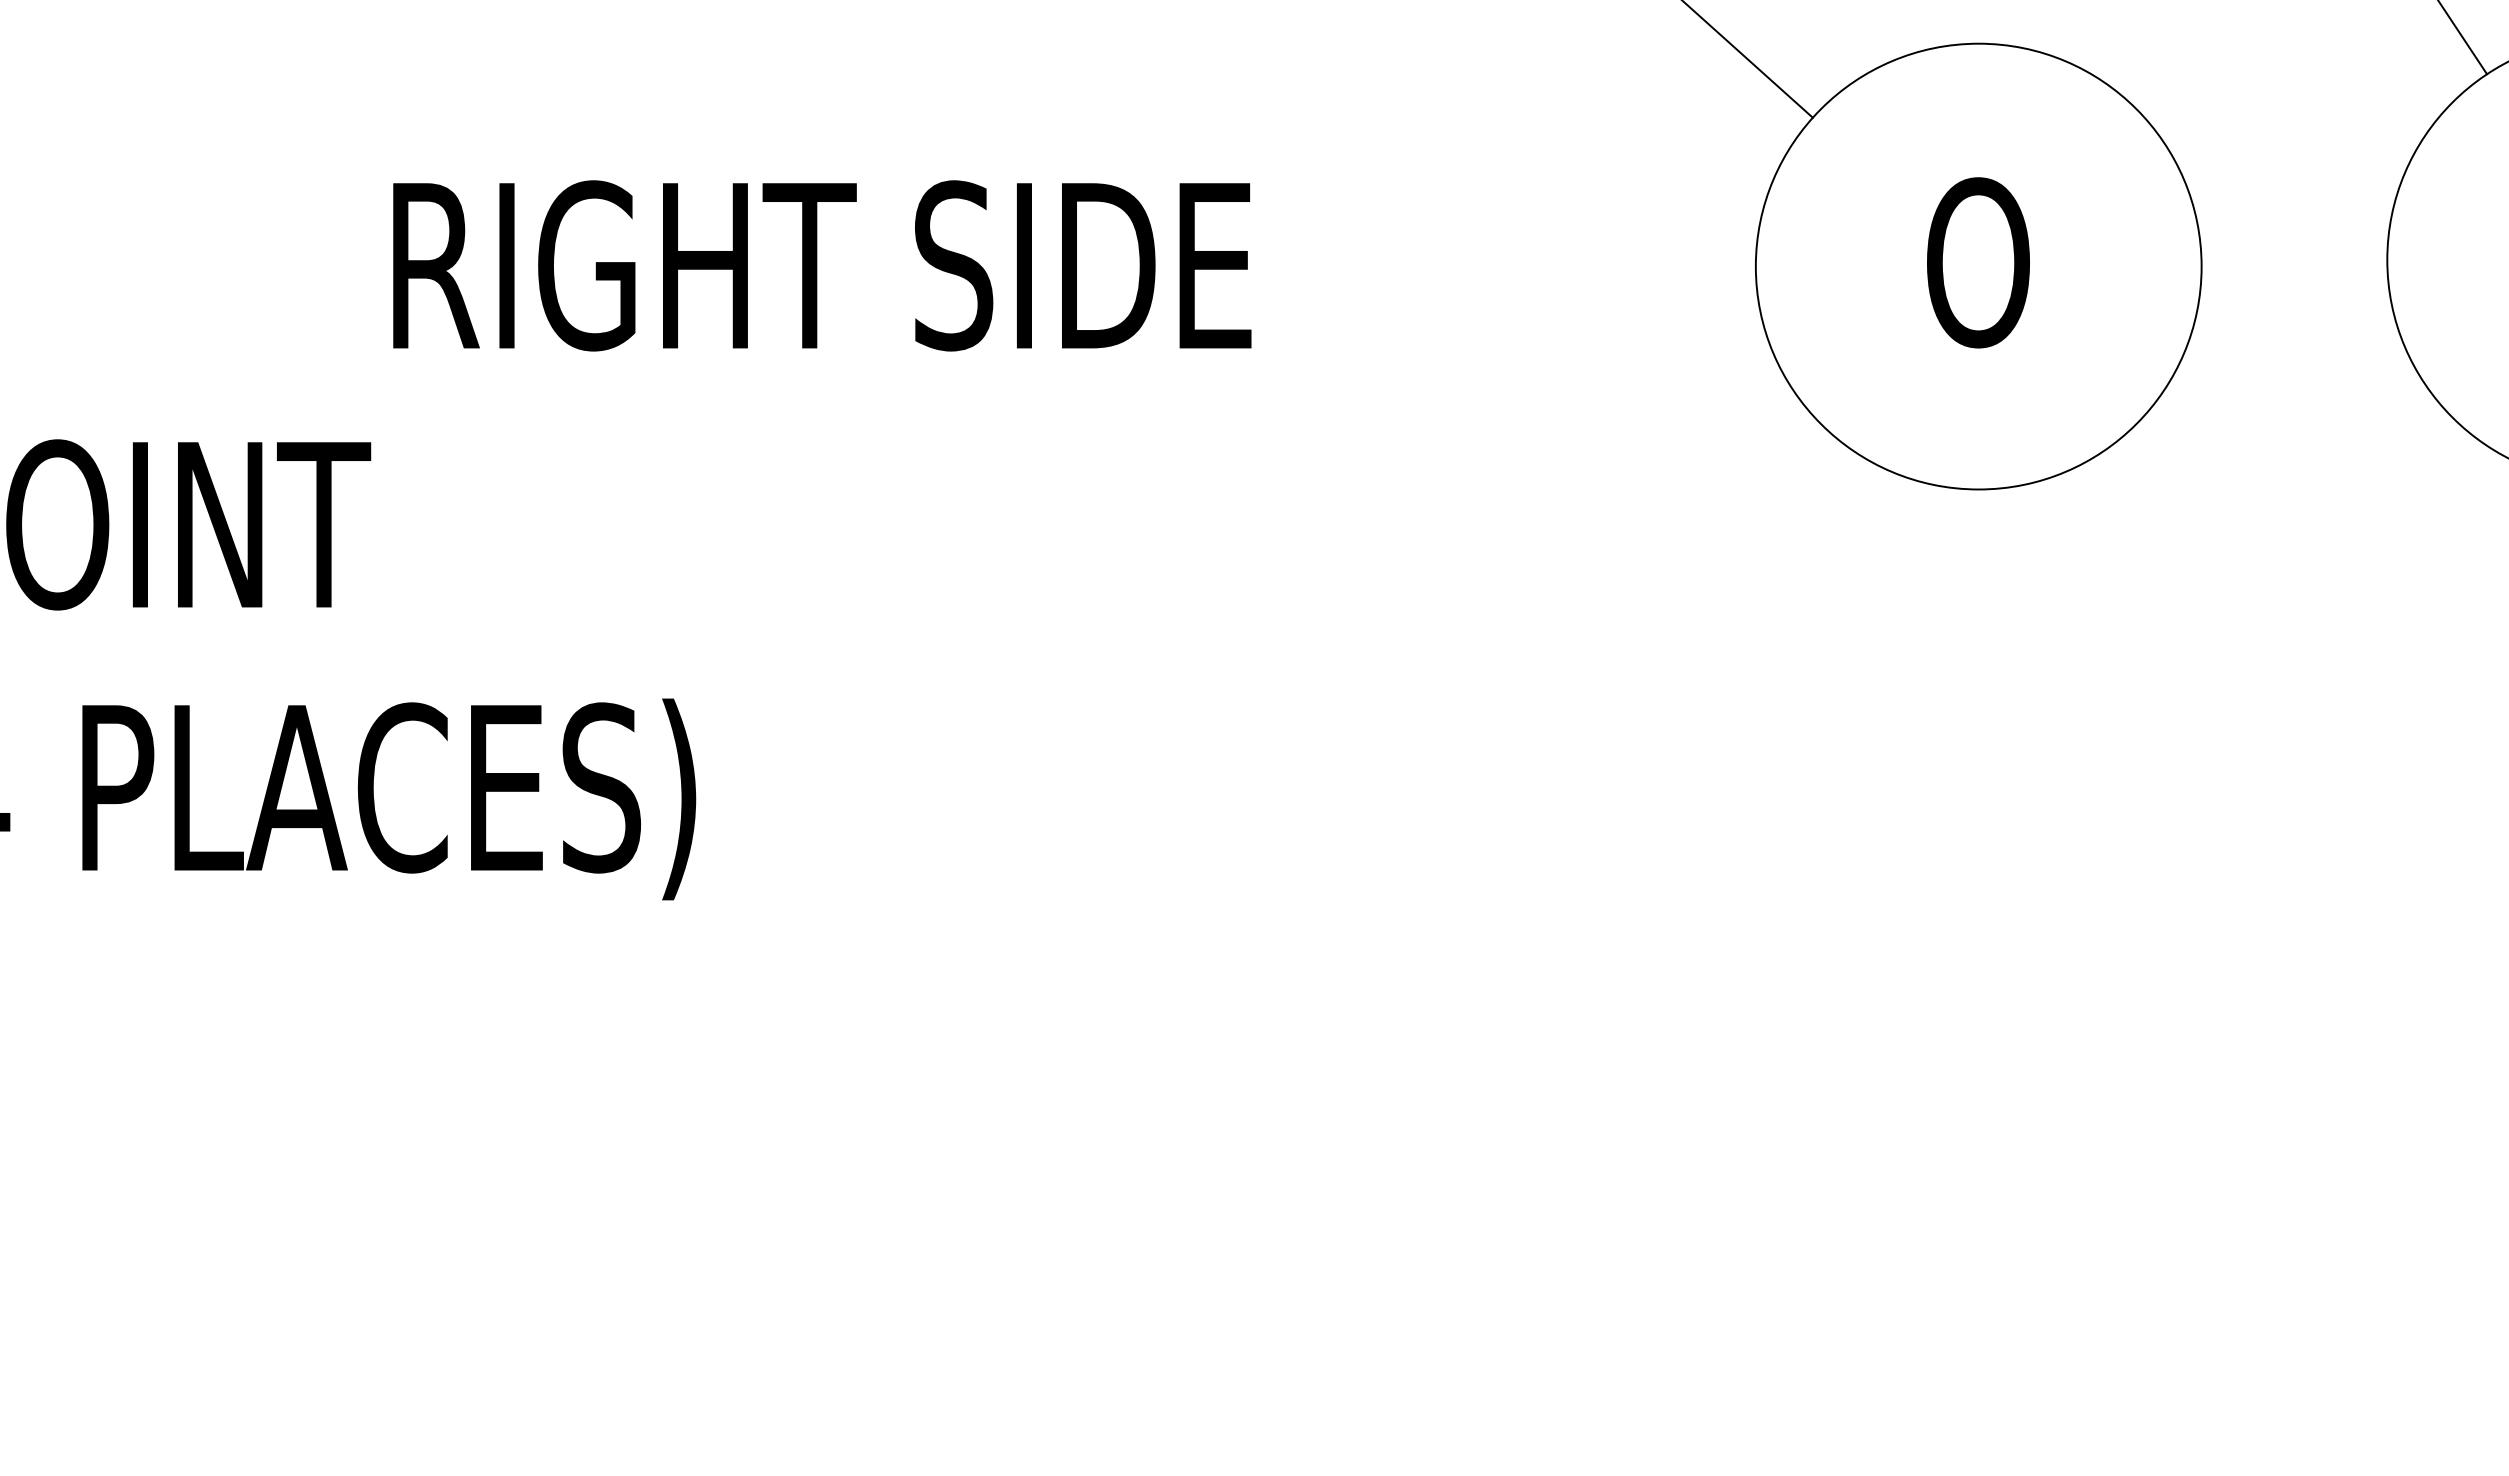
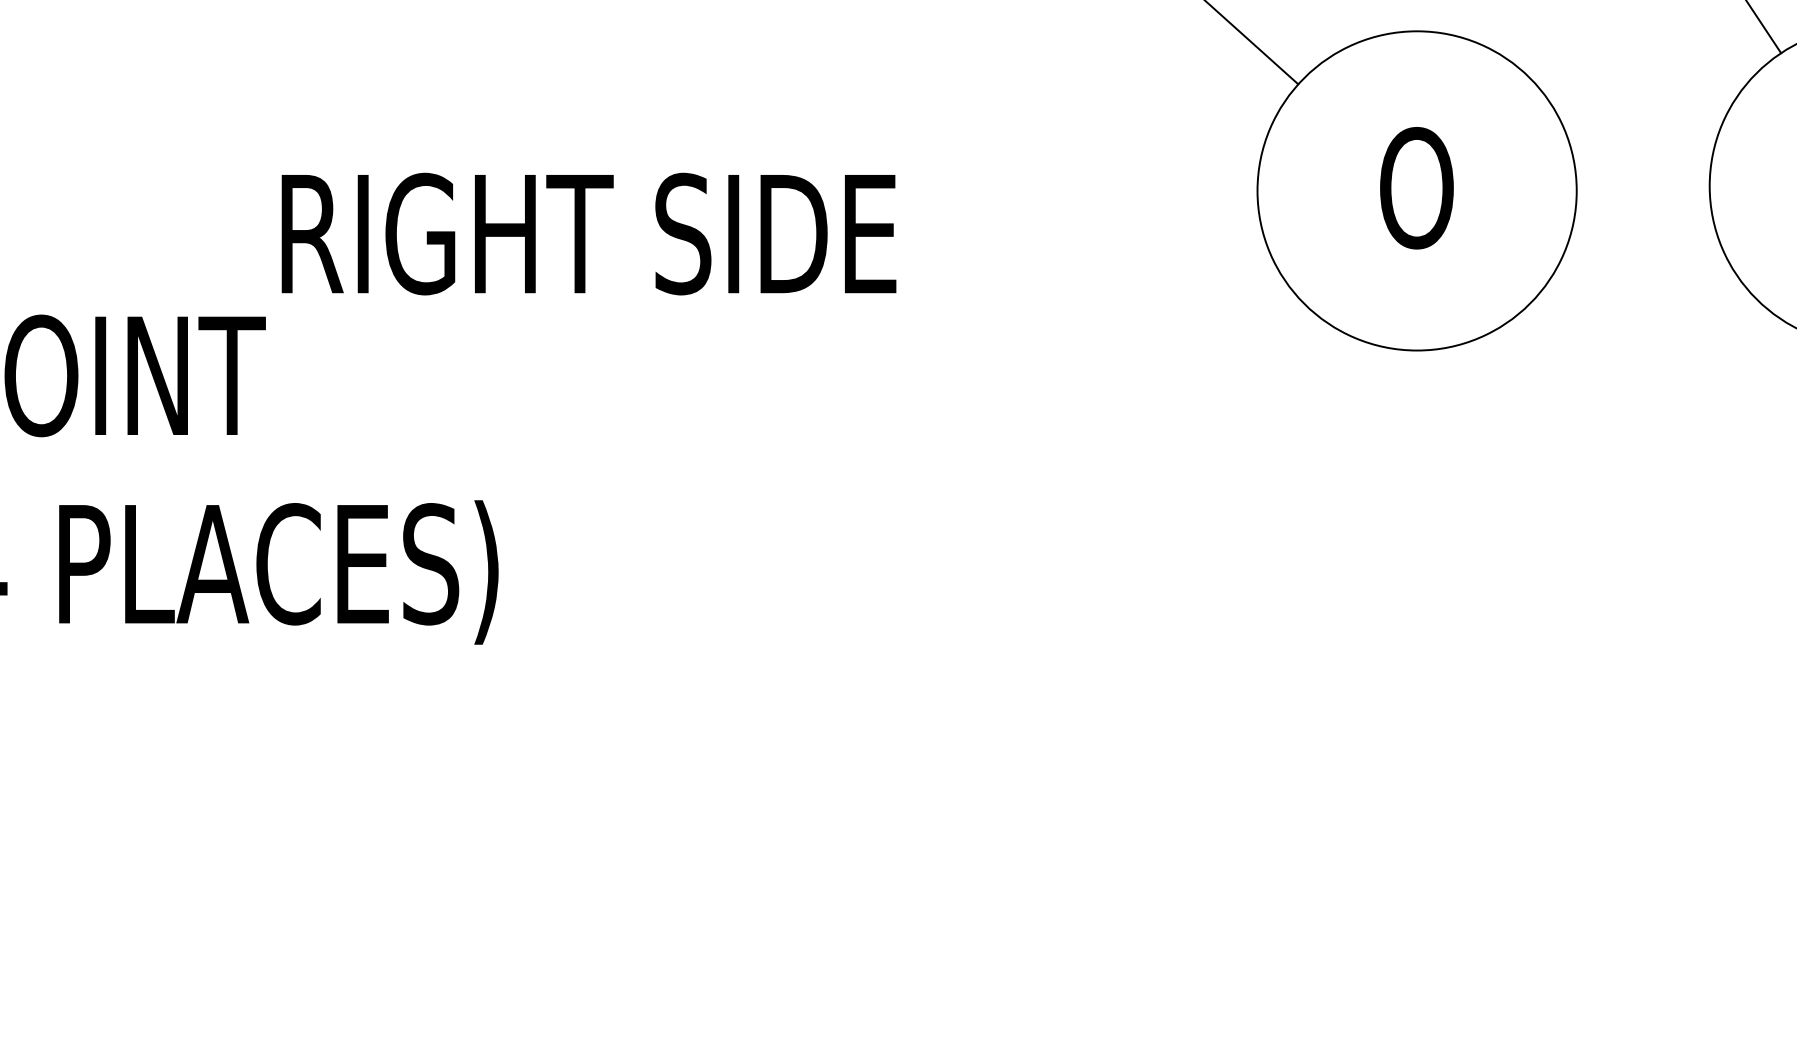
text: (822, 265) -> (589, 233), moved

